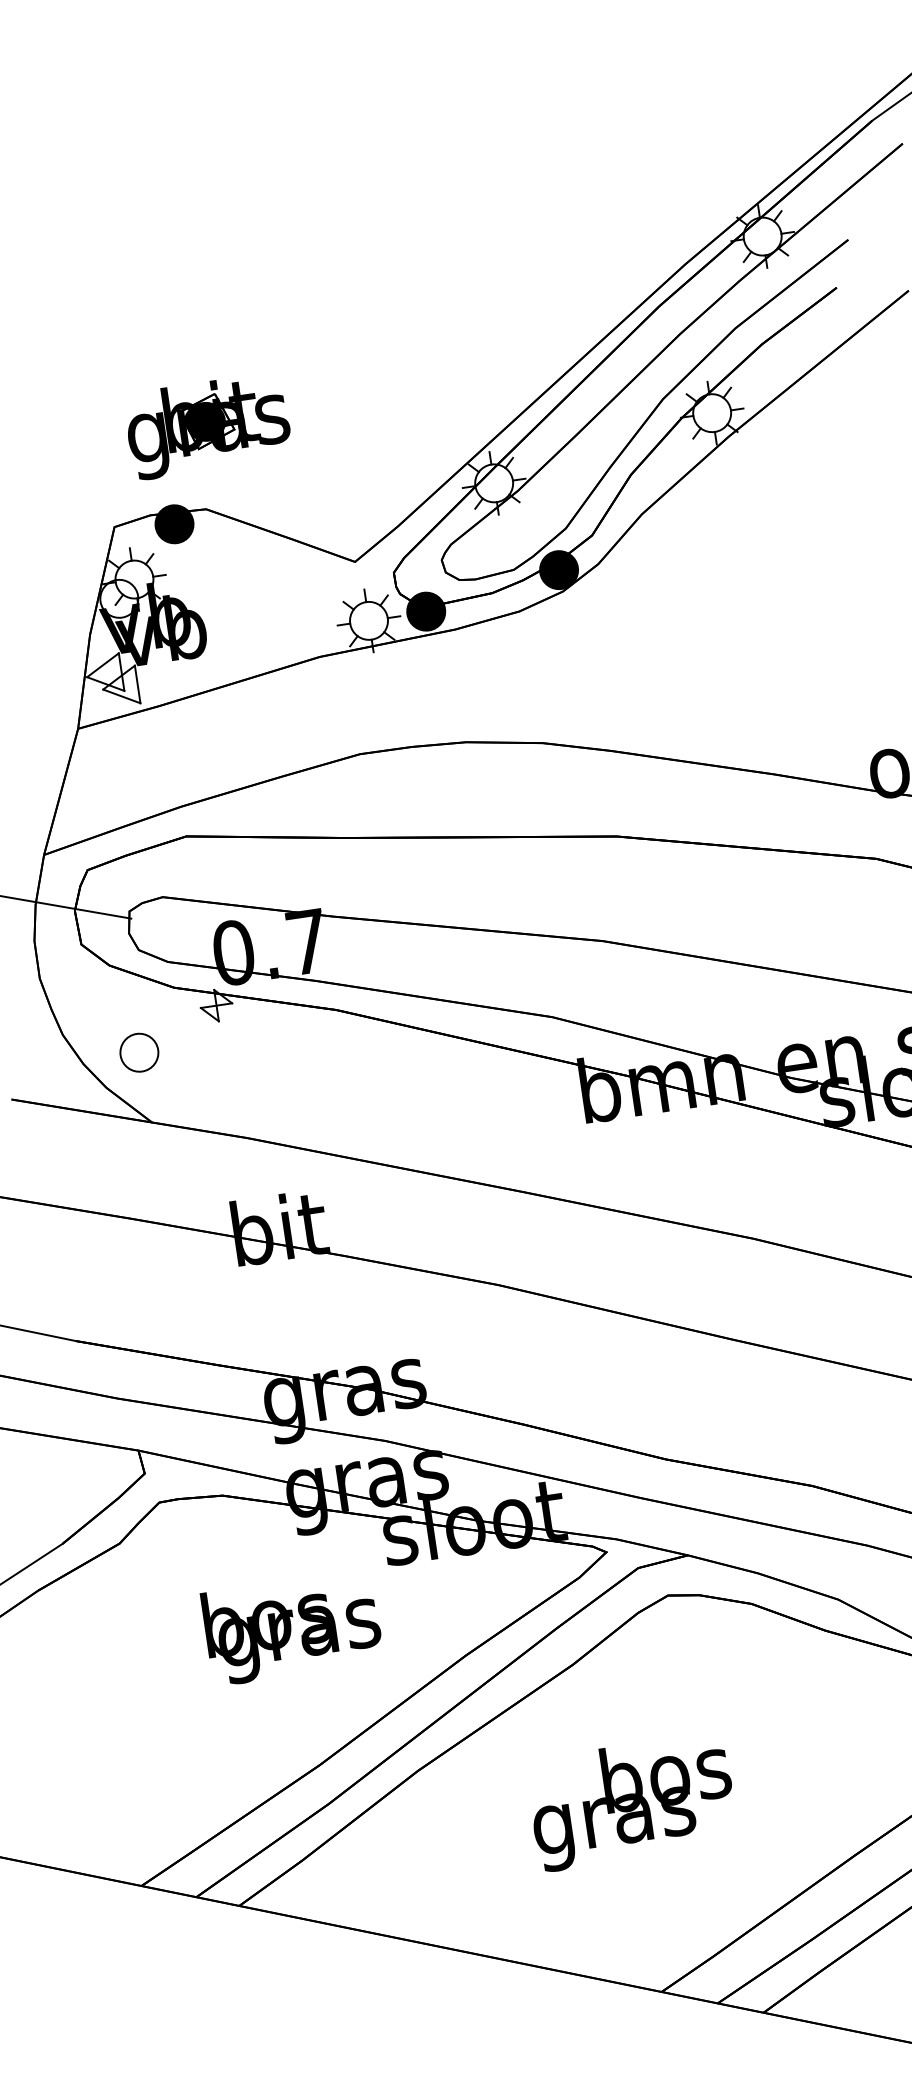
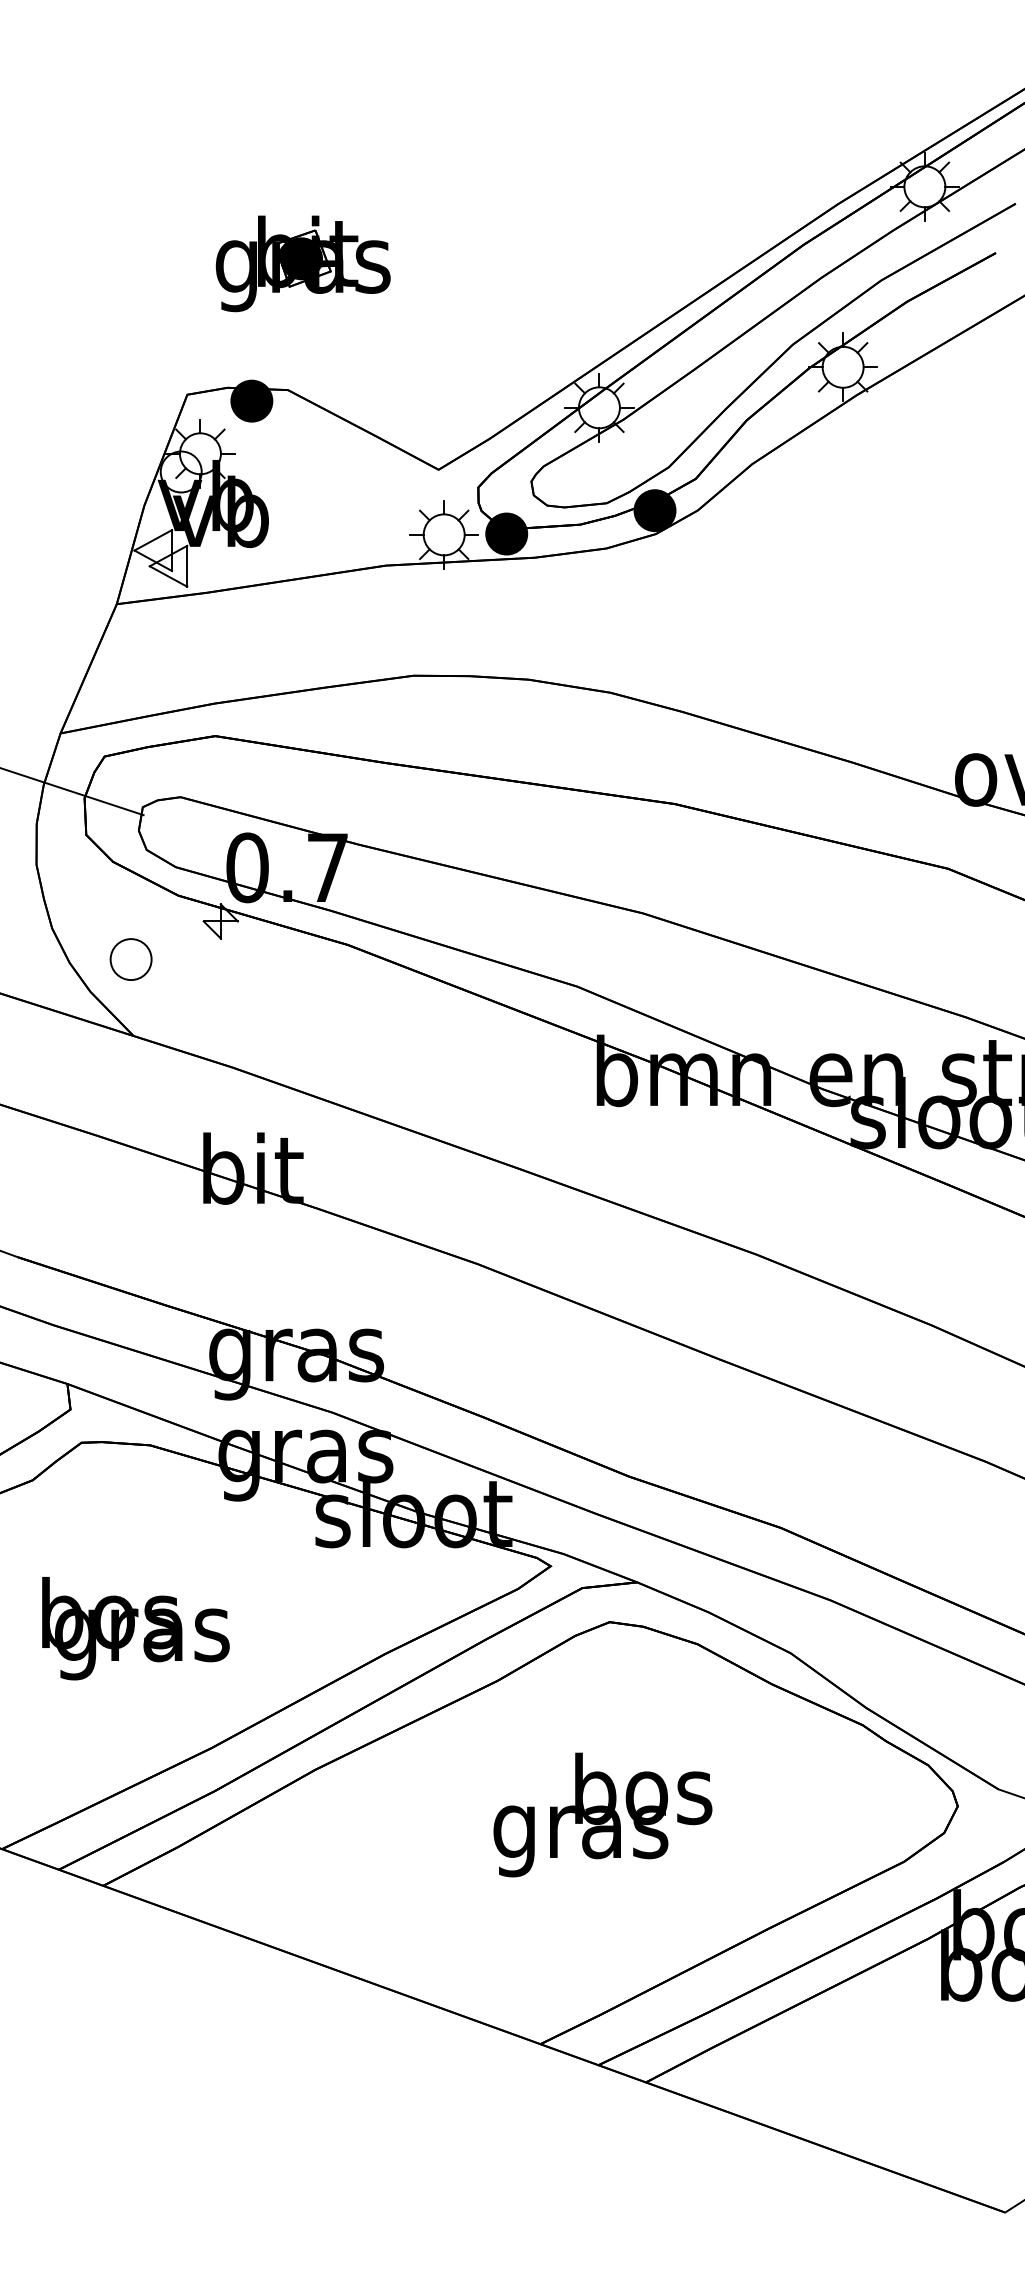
part: (207, 426) -> (302, 263), moved
text: (292, 1627) -> (135, 1628), moved
text: (631, 1801) -> (602, 1814), moved

